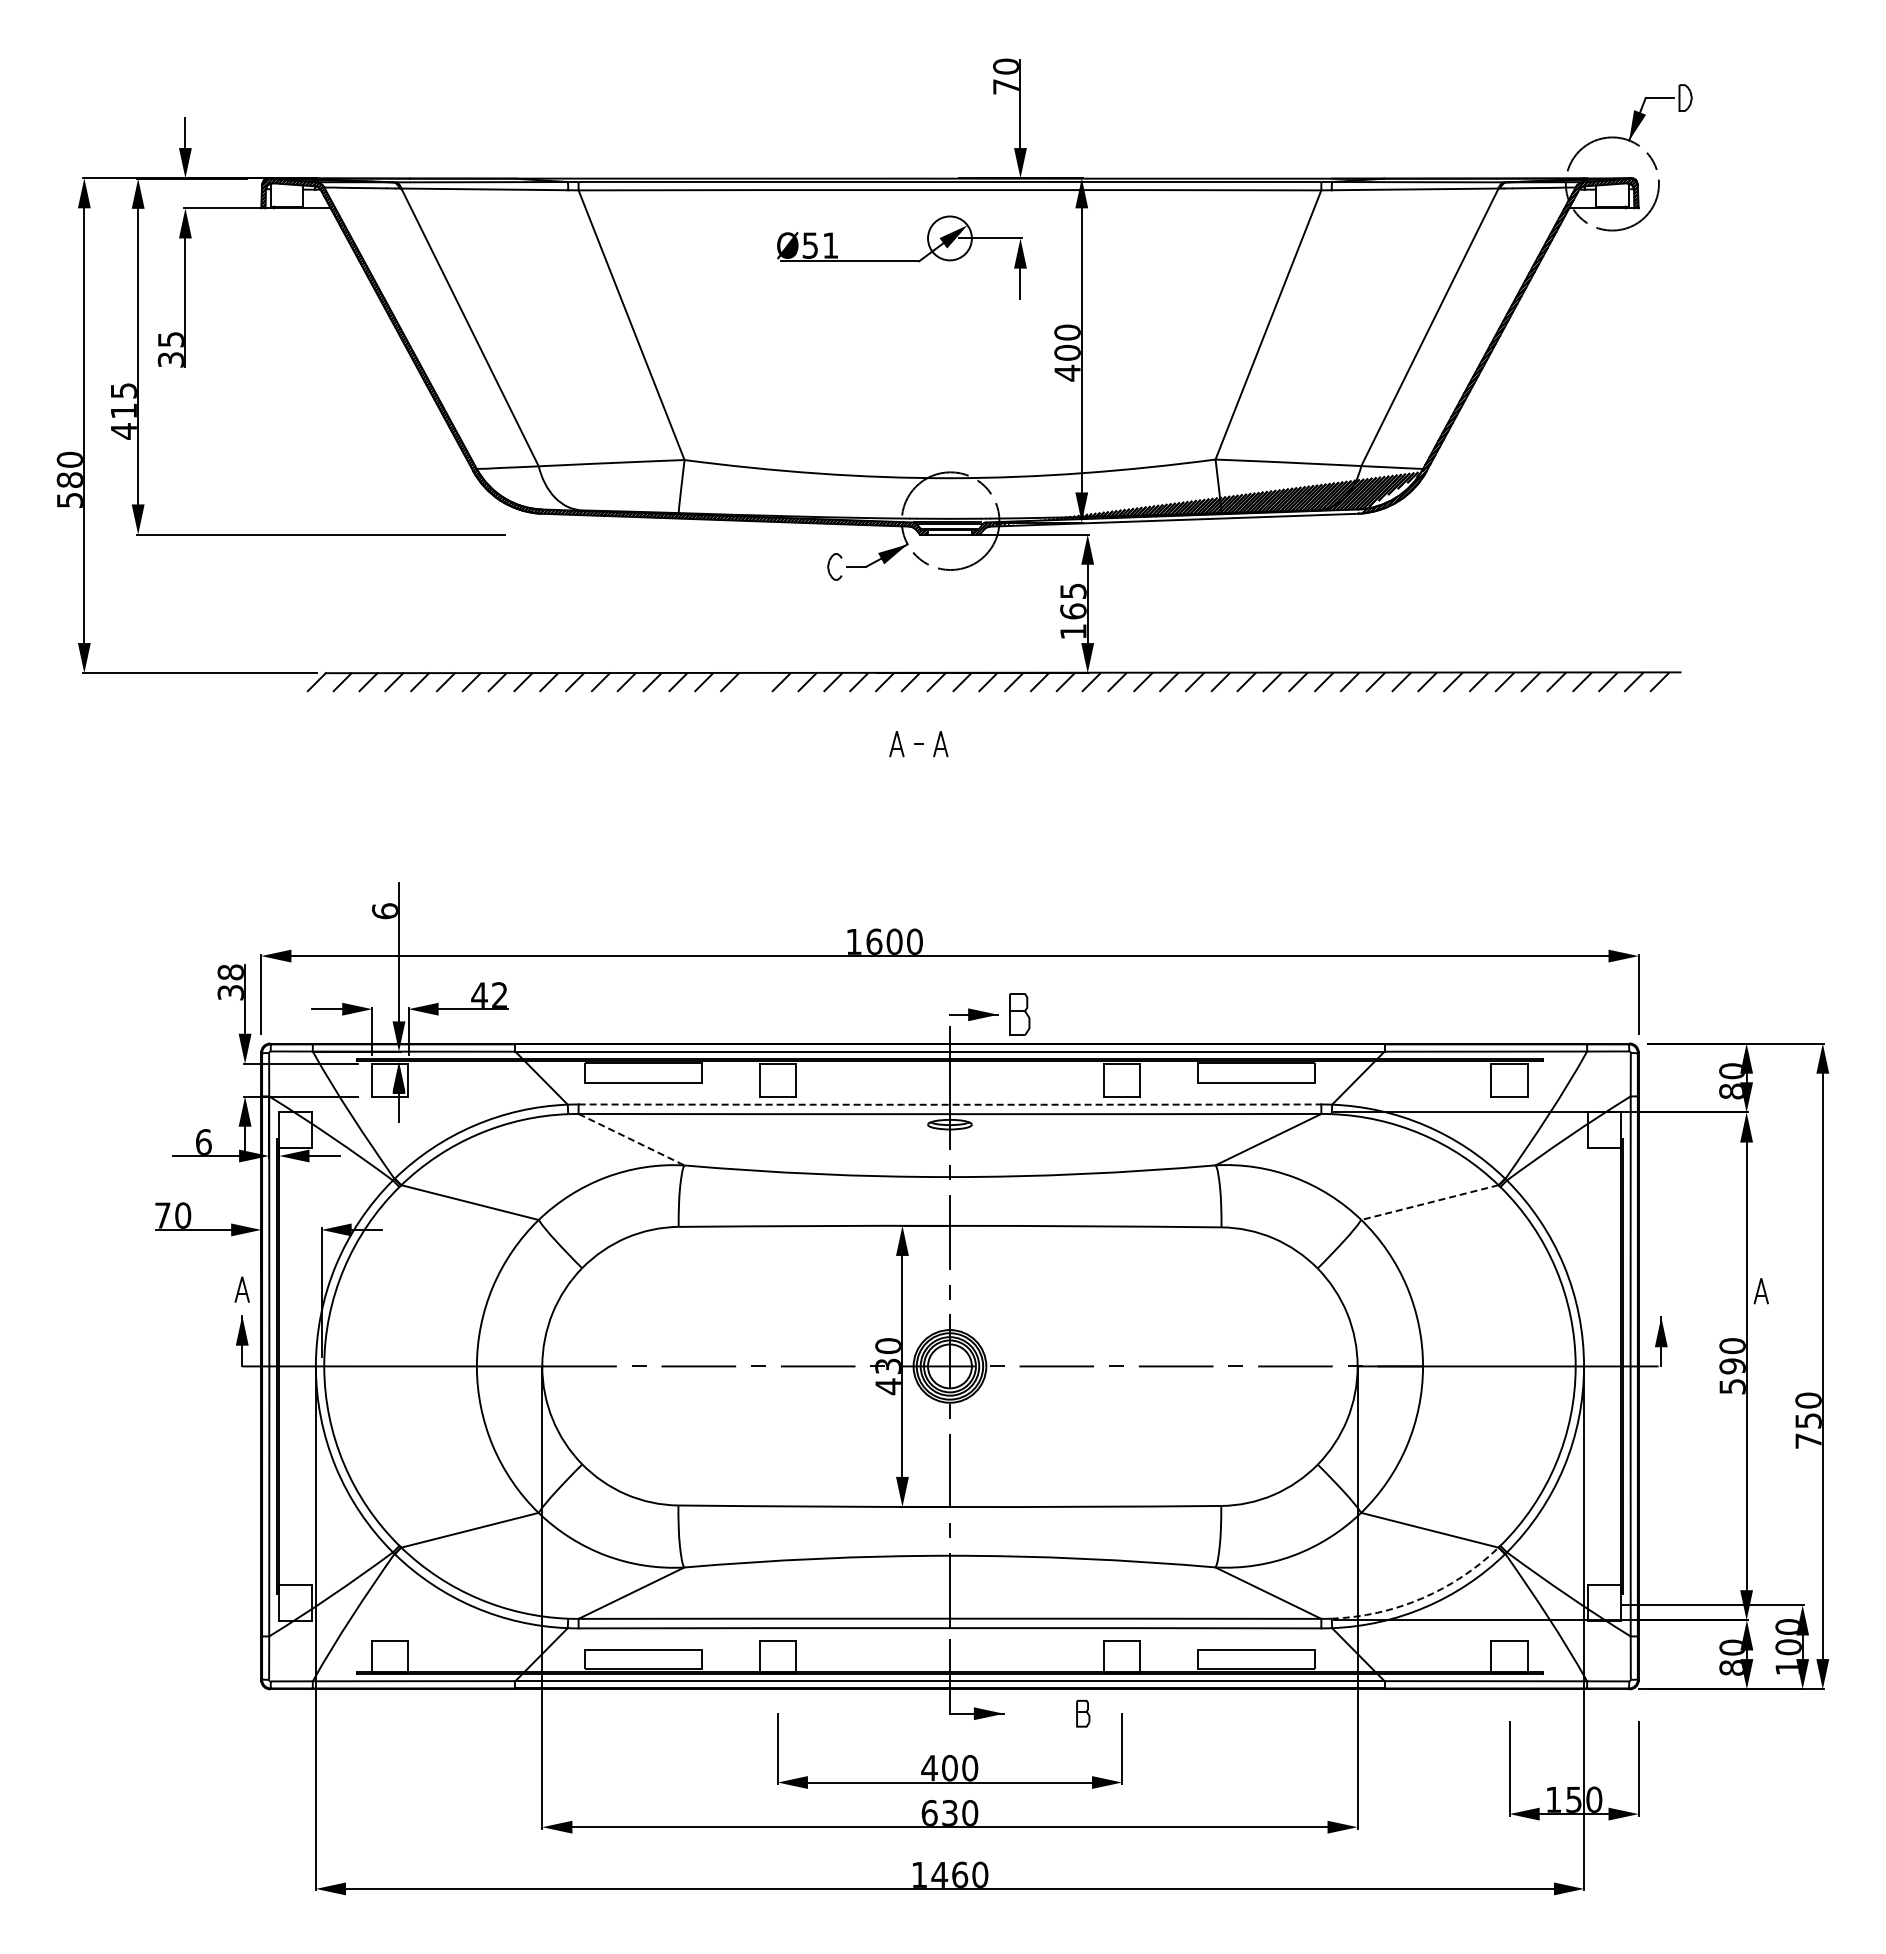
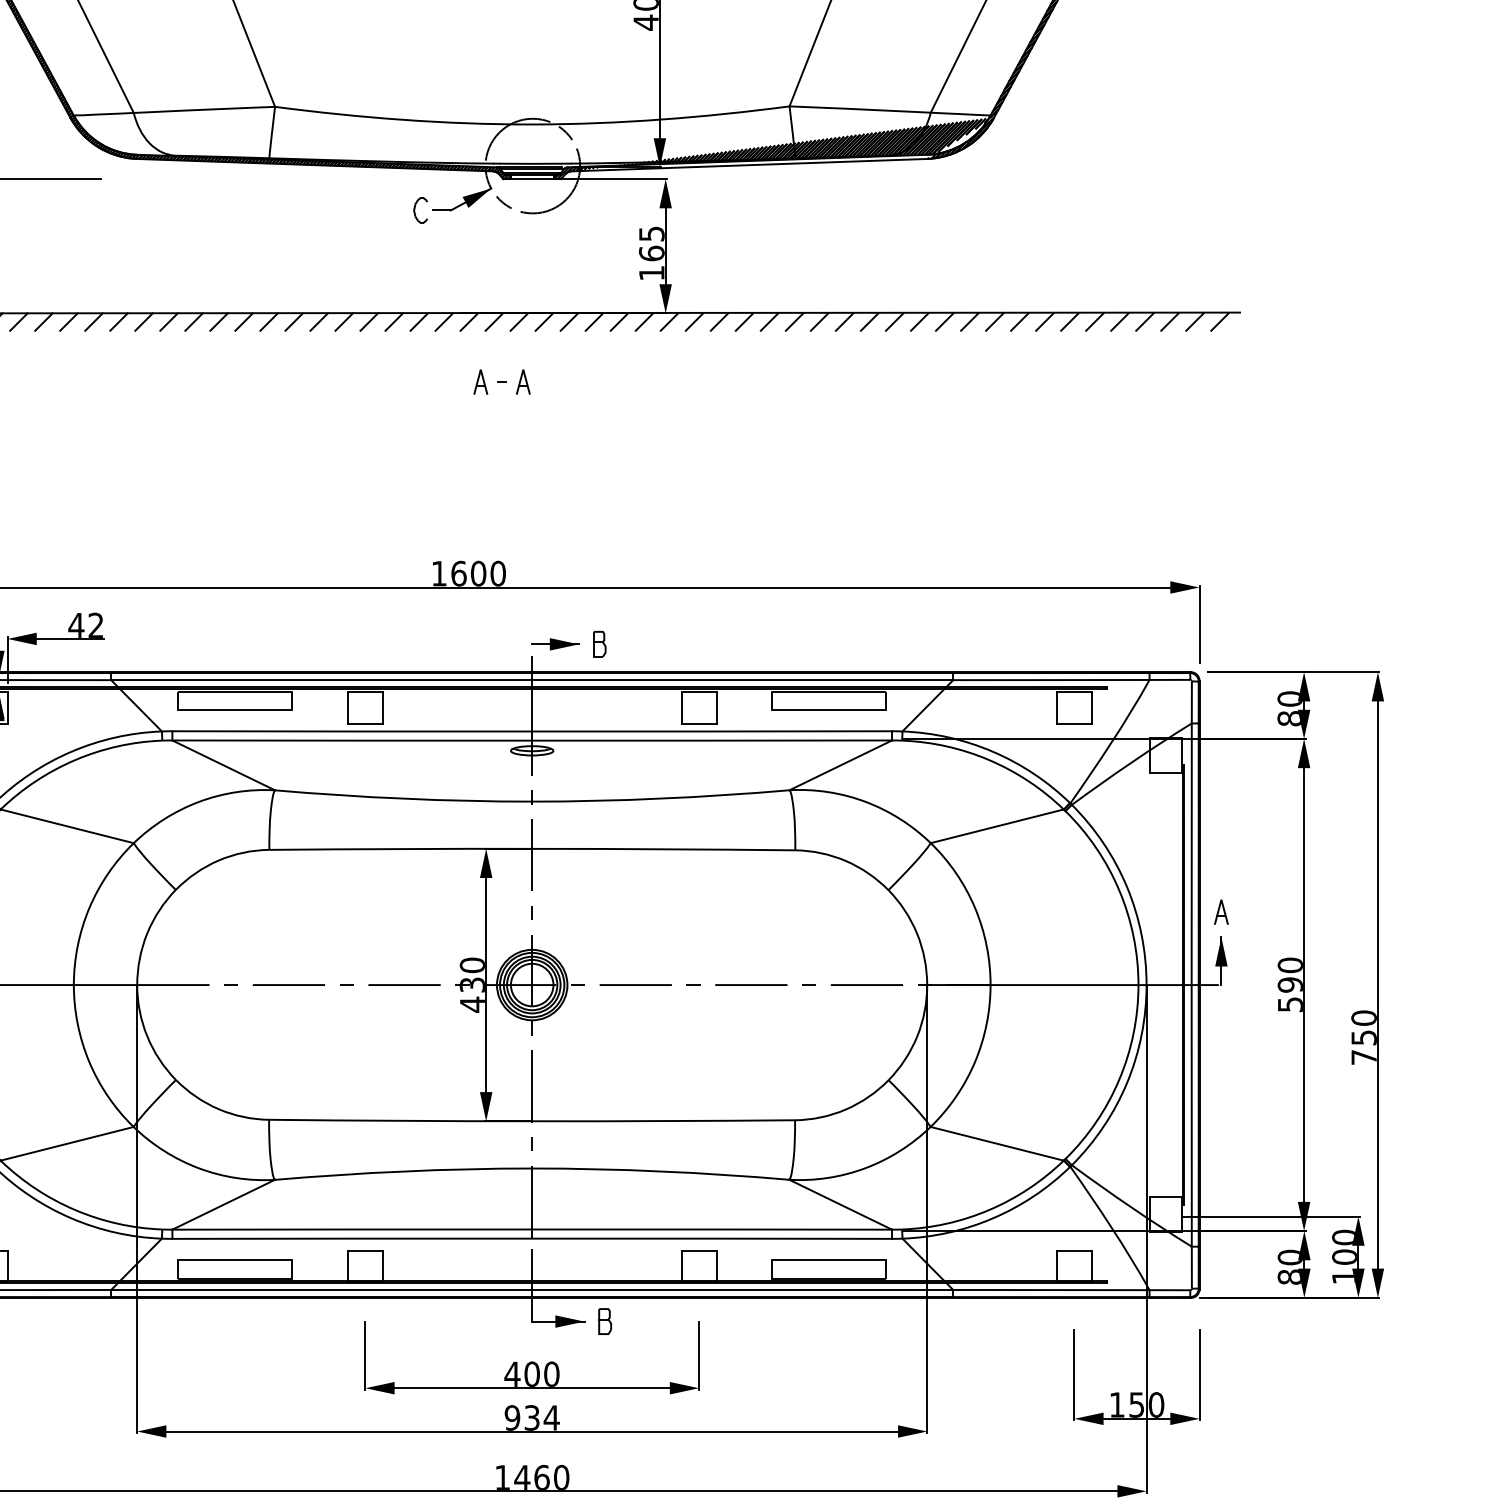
line: (755, 682) -> (343, 322), added
part: (1019, 1014) -> (599, 644), size x0.62
arc: (949, 1104) -> (531, 731), dashed -> solid
line: (631, 1139) -> (223, 765), dashed -> solid
line: (1429, 1202) -> (996, 826), dashed -> solid
part: (1760, 1291) -> (1220, 912), moved
arc: (1421, 1598) -> (989, 1209), dashed -> solid
part: (1083, 1713) -> (605, 1321), moved
text: (949, 1812) -> (531, 1417), 630 -> 934

